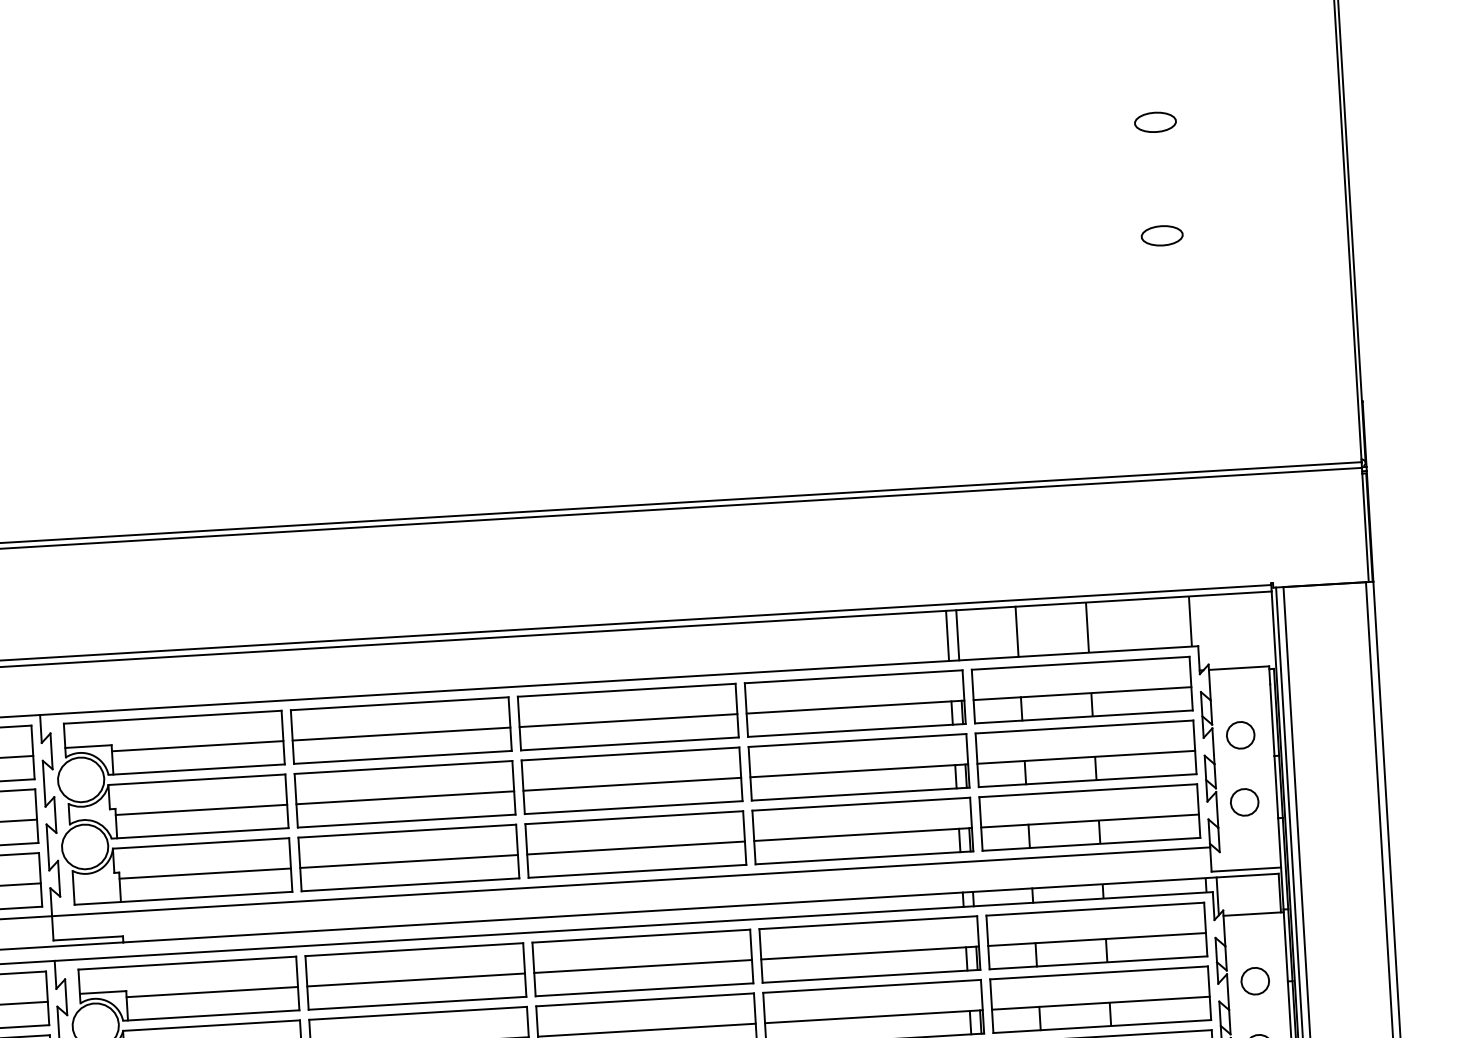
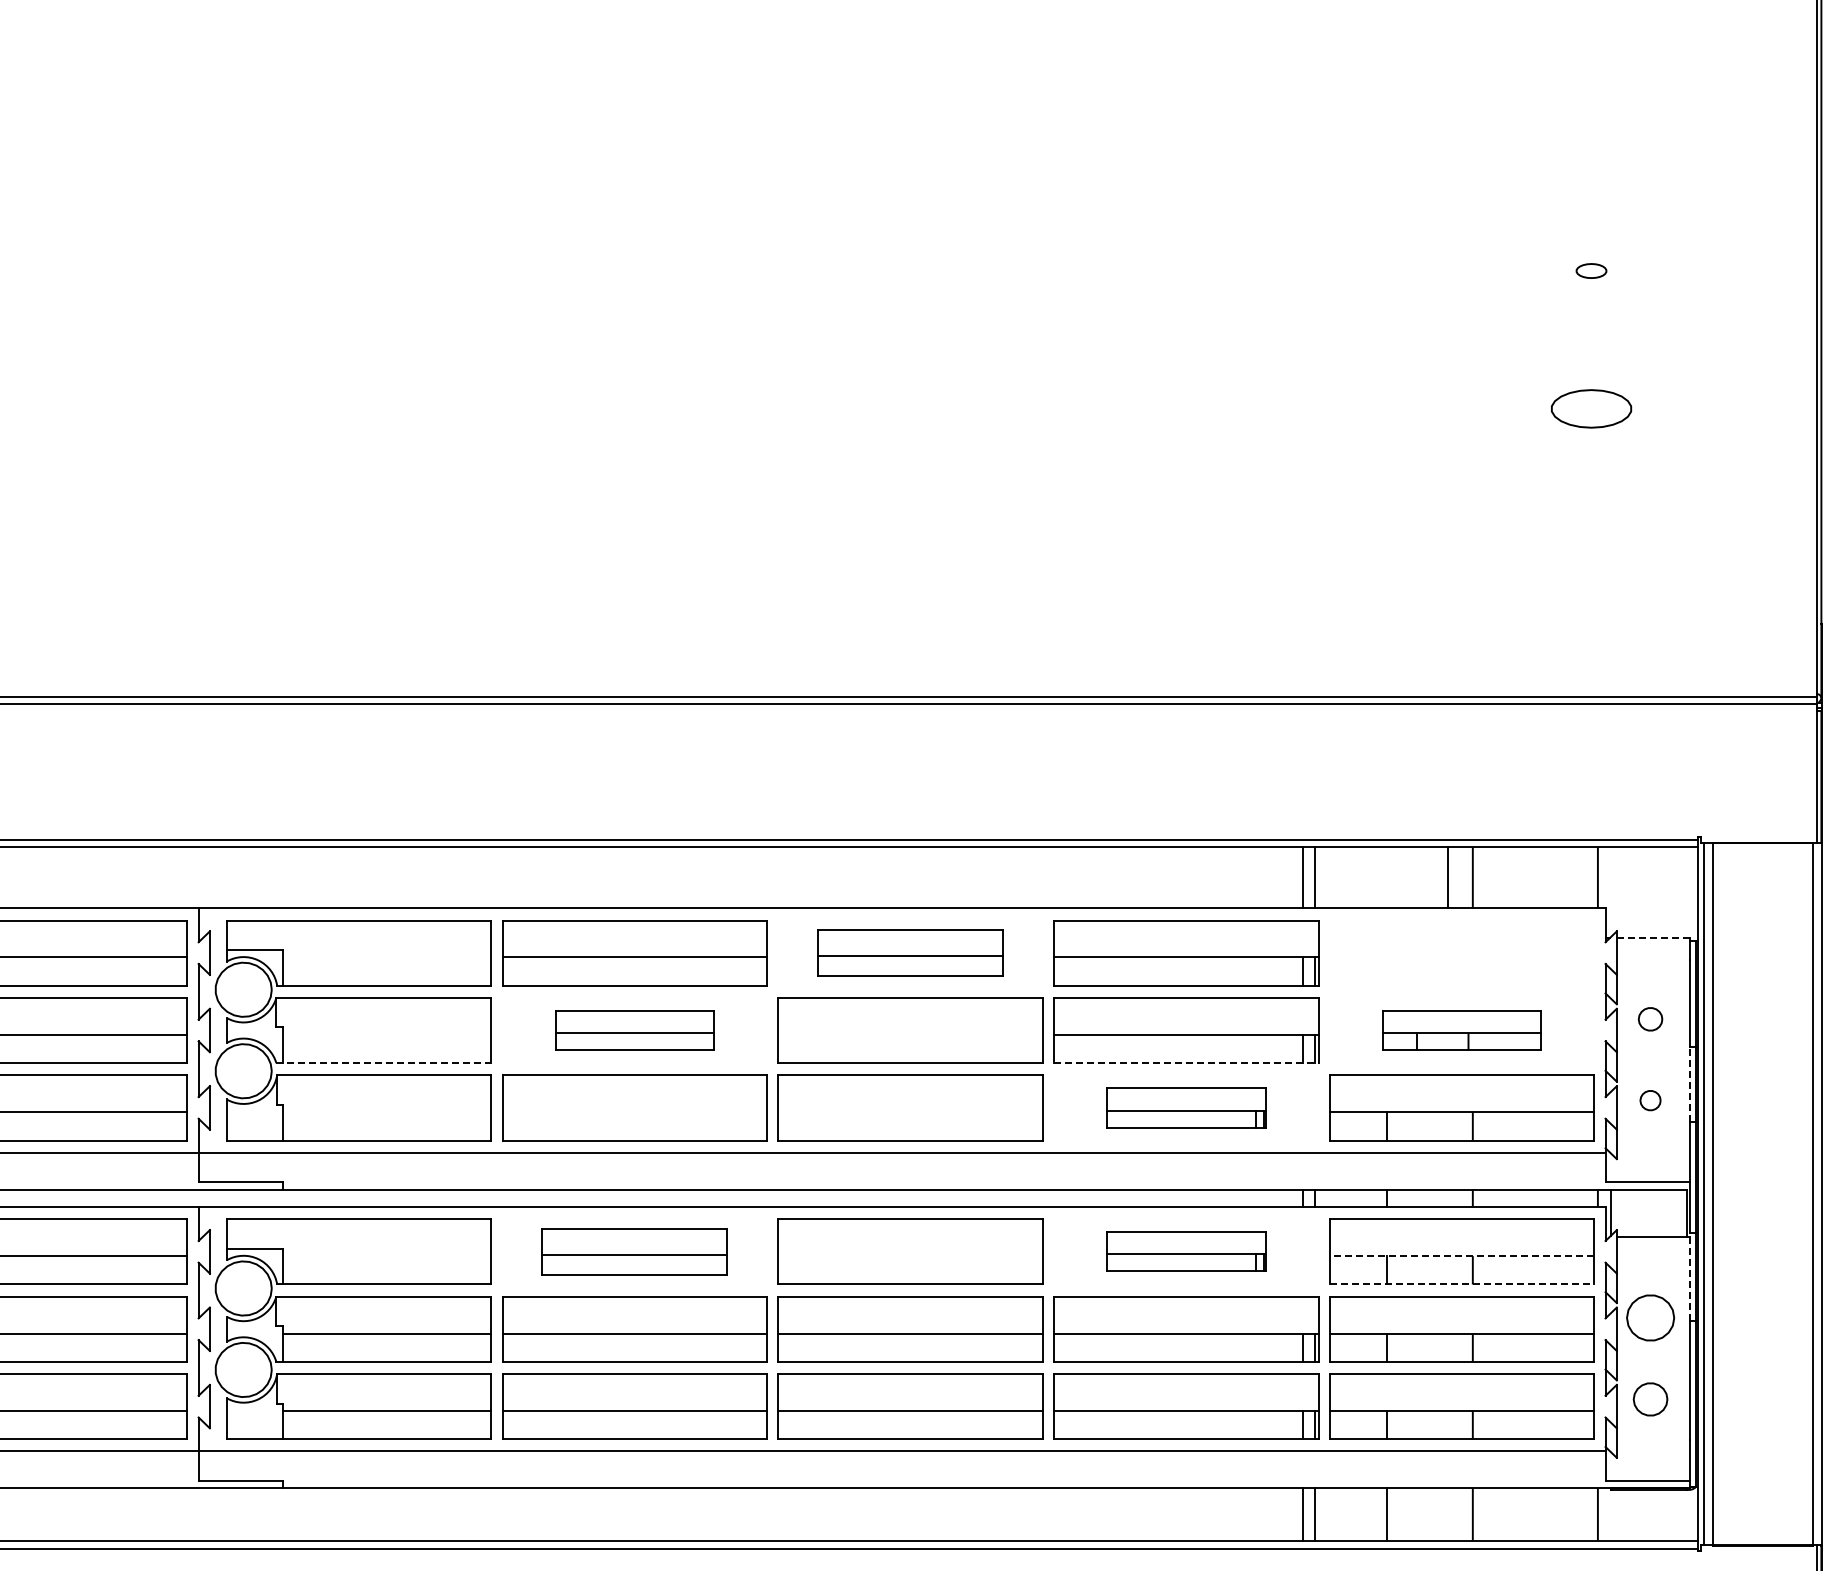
part: (1155, 121) -> (1591, 270), size x0.6
part: (1162, 235) -> (1591, 408), size x1.6
line: (1017, 631) -> (1448, 877), moved
line: (1239, 667) -> (1653, 937), solid -> dashed
part: (1081, 690) -> (1461, 953), removed
part: (628, 717) -> (910, 953), size x0.7
part: (1240, 735) -> (1650, 1019), size x0.7
line: (197, 746) -> (387, 957), removed
part: (1085, 753) -> (1461, 1030), size x0.6
line: (632, 784) -> (910, 1034), removed
line: (1275, 787) -> (1689, 1084), solid -> dashed
part: (404, 794) -> (634, 1030), size x0.6
line: (860, 794) -> (1186, 1063), solid -> dashed
part: (1244, 802) -> (1650, 1100), size x0.6
line: (201, 809) -> (387, 1034), removed
part: (863, 830) -> (1186, 1107), size x0.6
line: (200, 833) -> (384, 1063), solid -> dashed
line: (636, 848) -> (910, 1112), removed
line: (408, 861) -> (634, 1112), removed
line: (205, 873) -> (387, 1112), removed
line: (1096, 939) -> (1461, 1256), solid -> dashed
line: (1285, 945) -> (1689, 1276), solid -> dashed
part: (870, 949) -> (1186, 1251), size x0.6
line: (1098, 962) -> (1462, 1284), solid -> dashed
line: (643, 966) -> (910, 1256), removed
part: (415, 976) -> (634, 1251), size x0.7
part: (1255, 980) -> (1650, 1317), size x1.4
line: (212, 992) -> (387, 1256), removed

